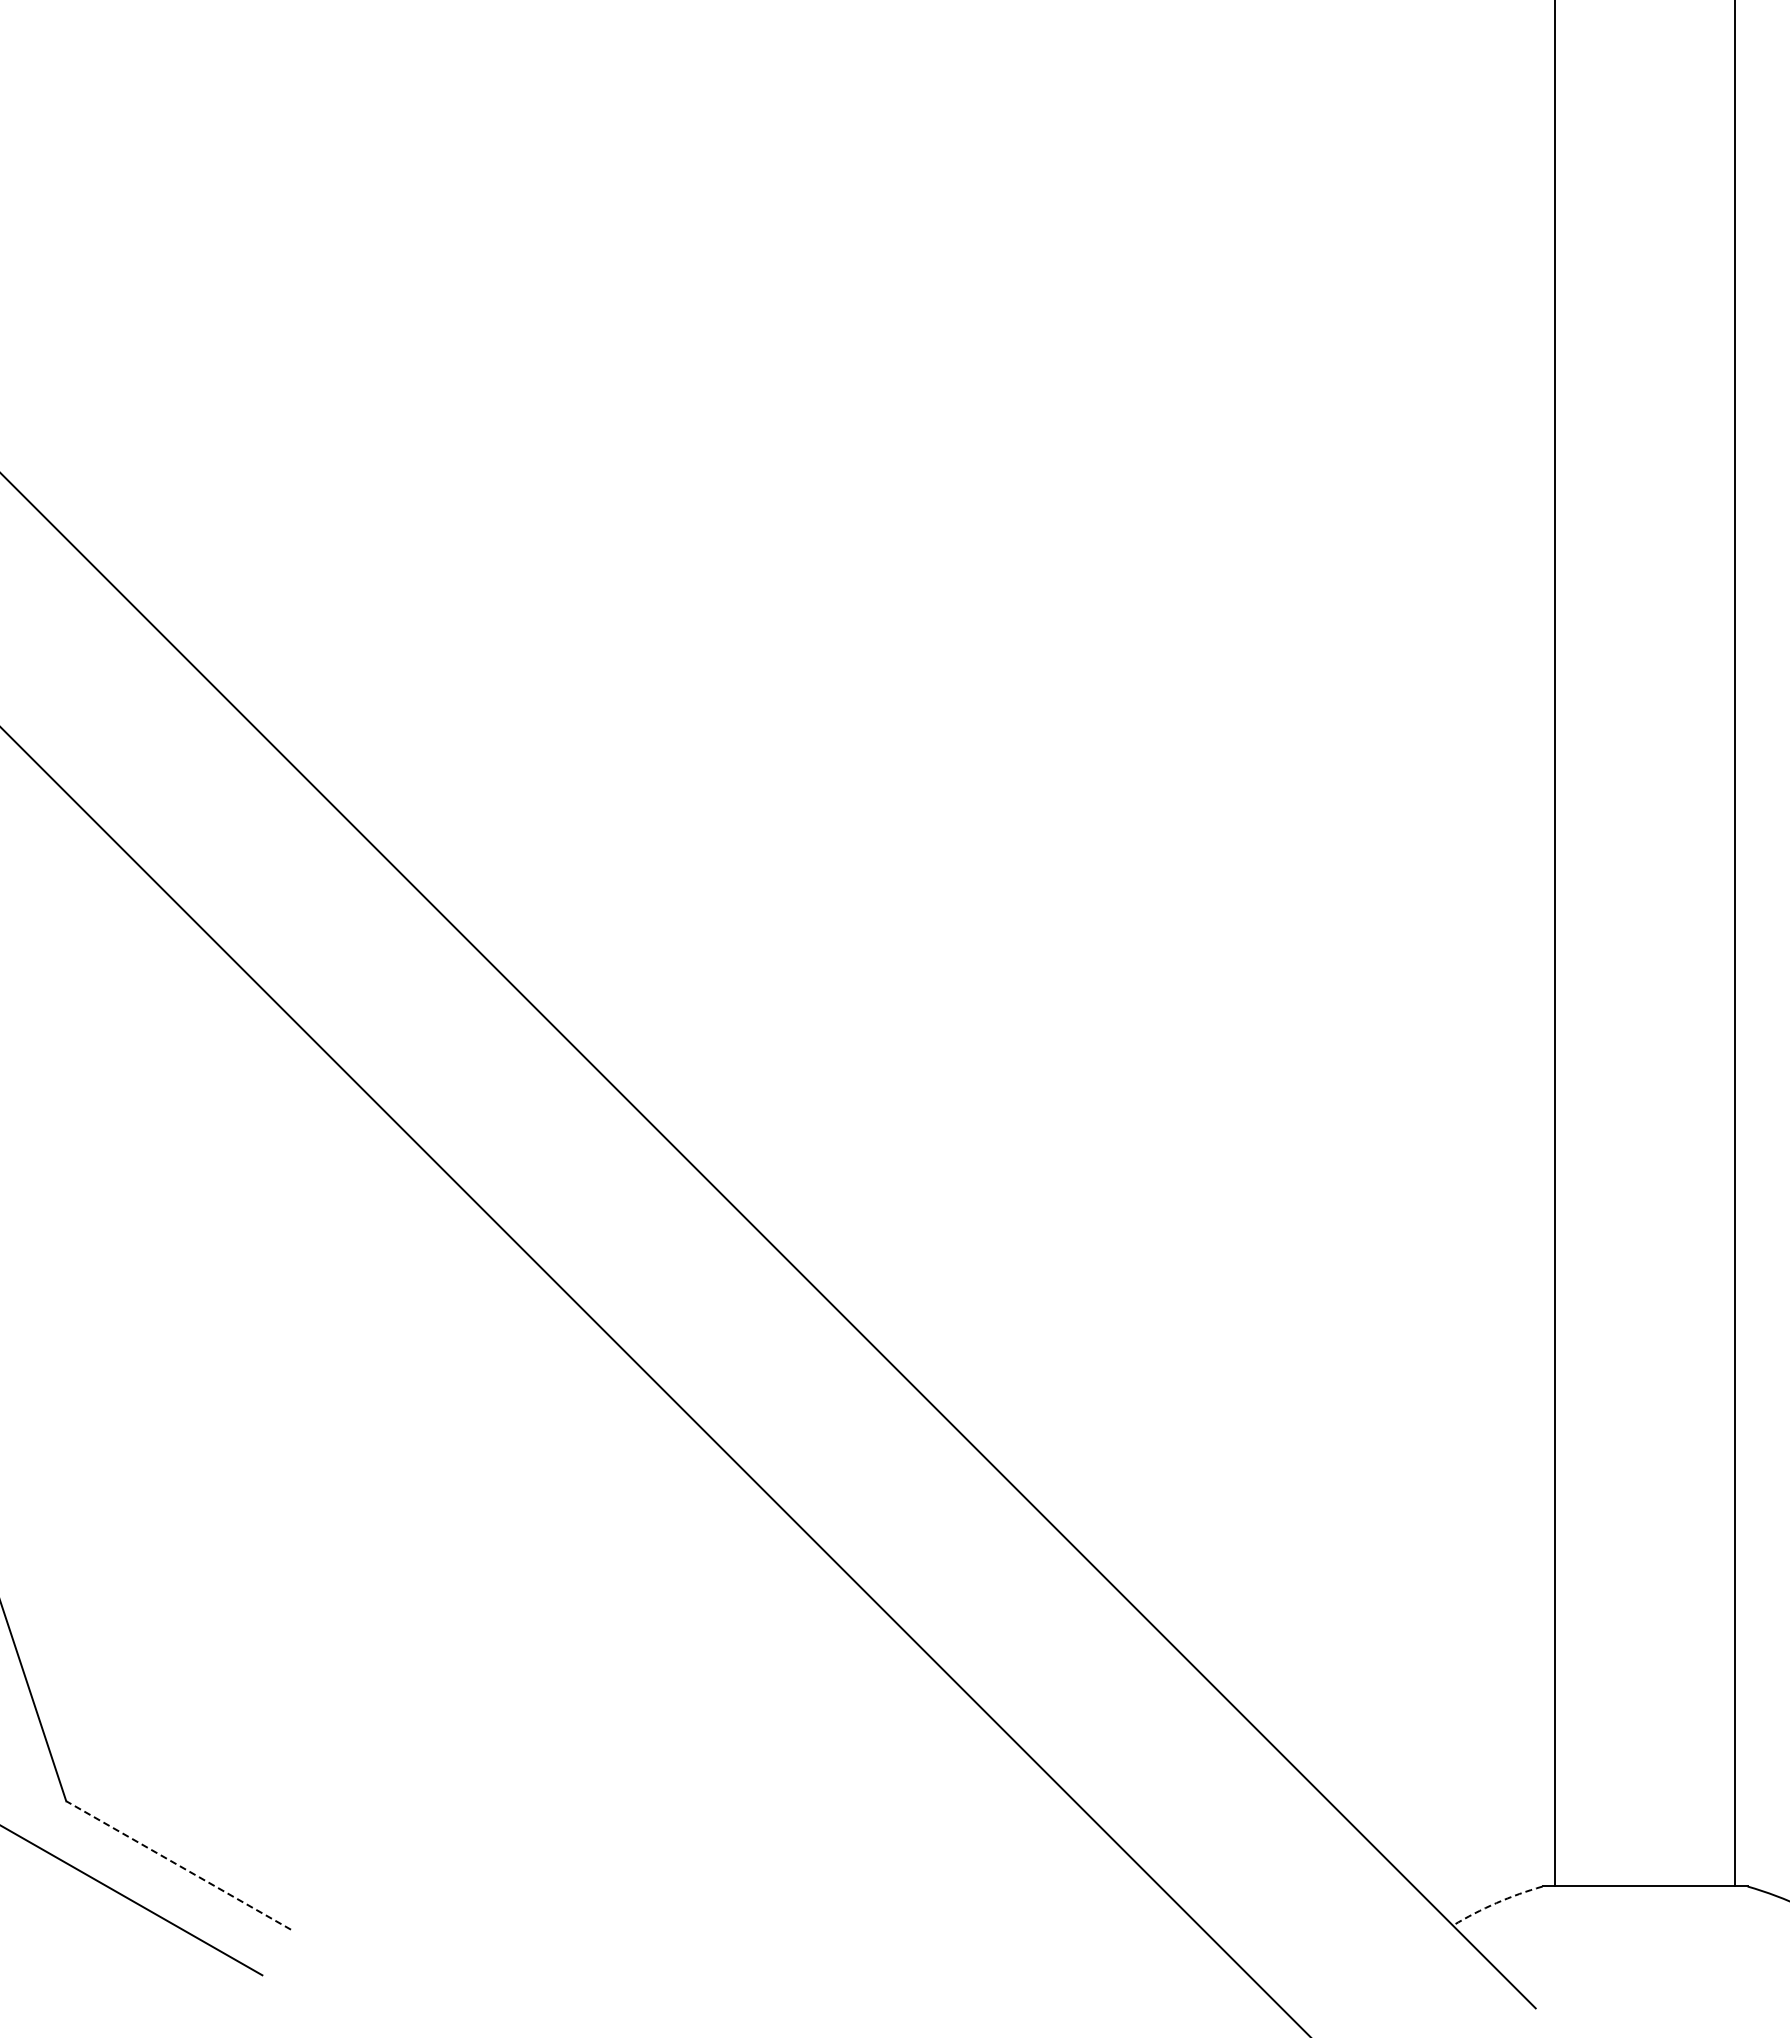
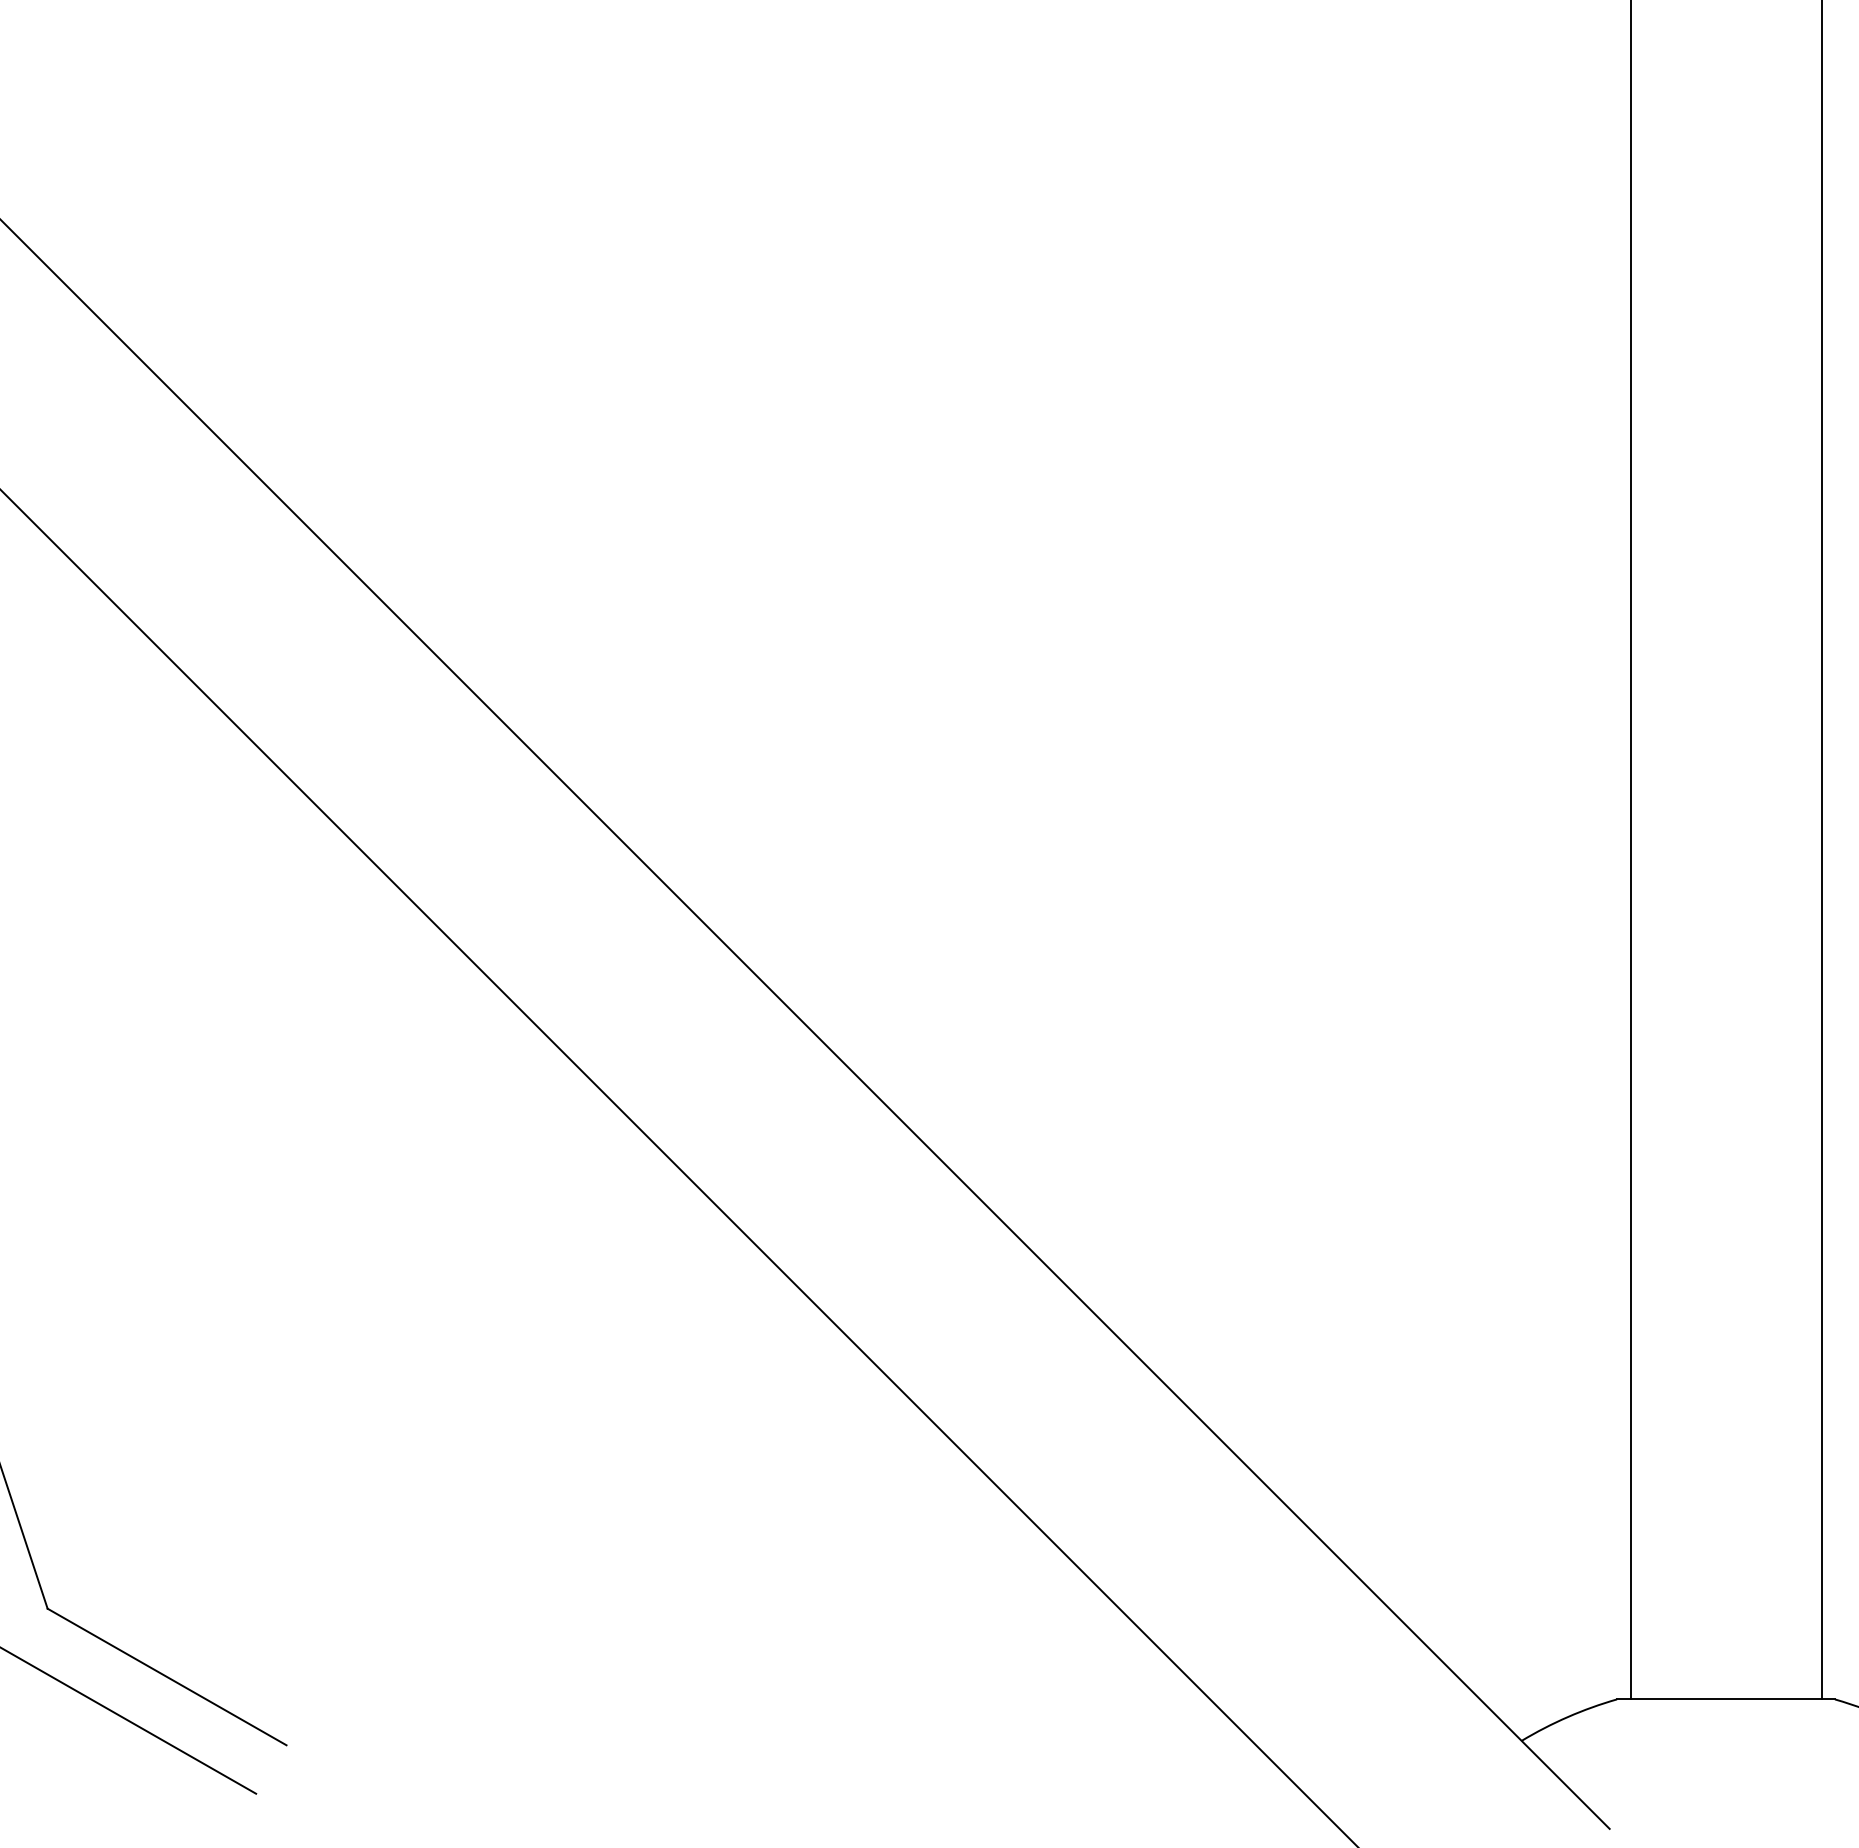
line: (178, 1865) -> (166, 1677), dashed -> solid
arc: (1496, 1903) -> (1567, 1717), dashed -> solid

